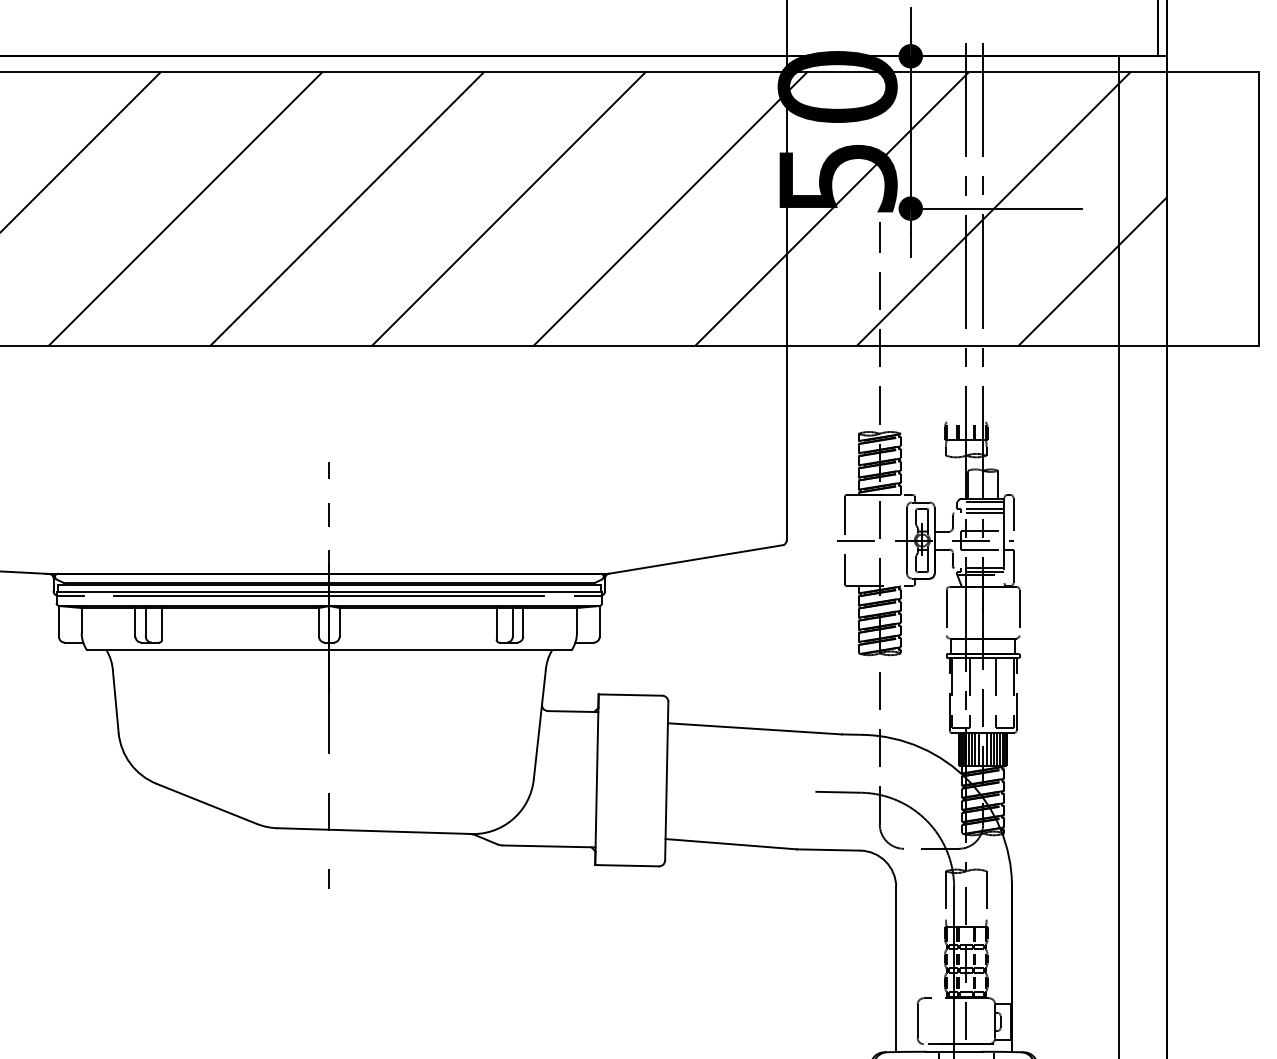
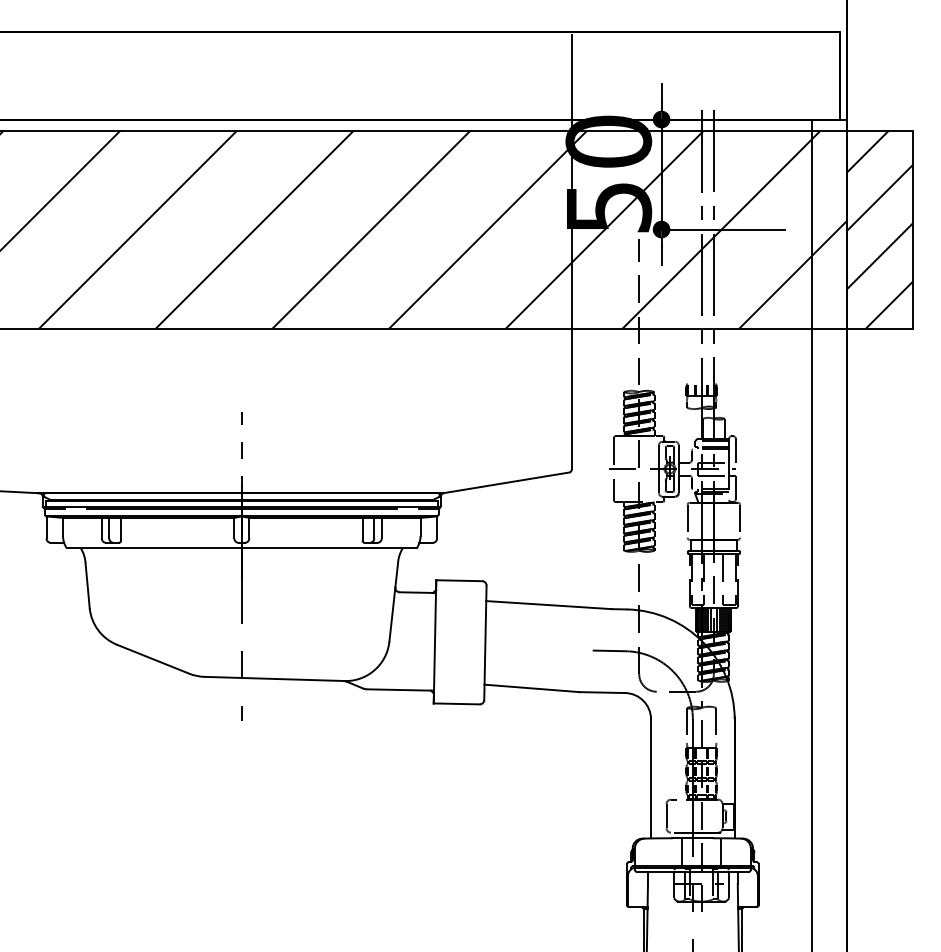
hatch: (1212, 208) -> (879, 229), added

